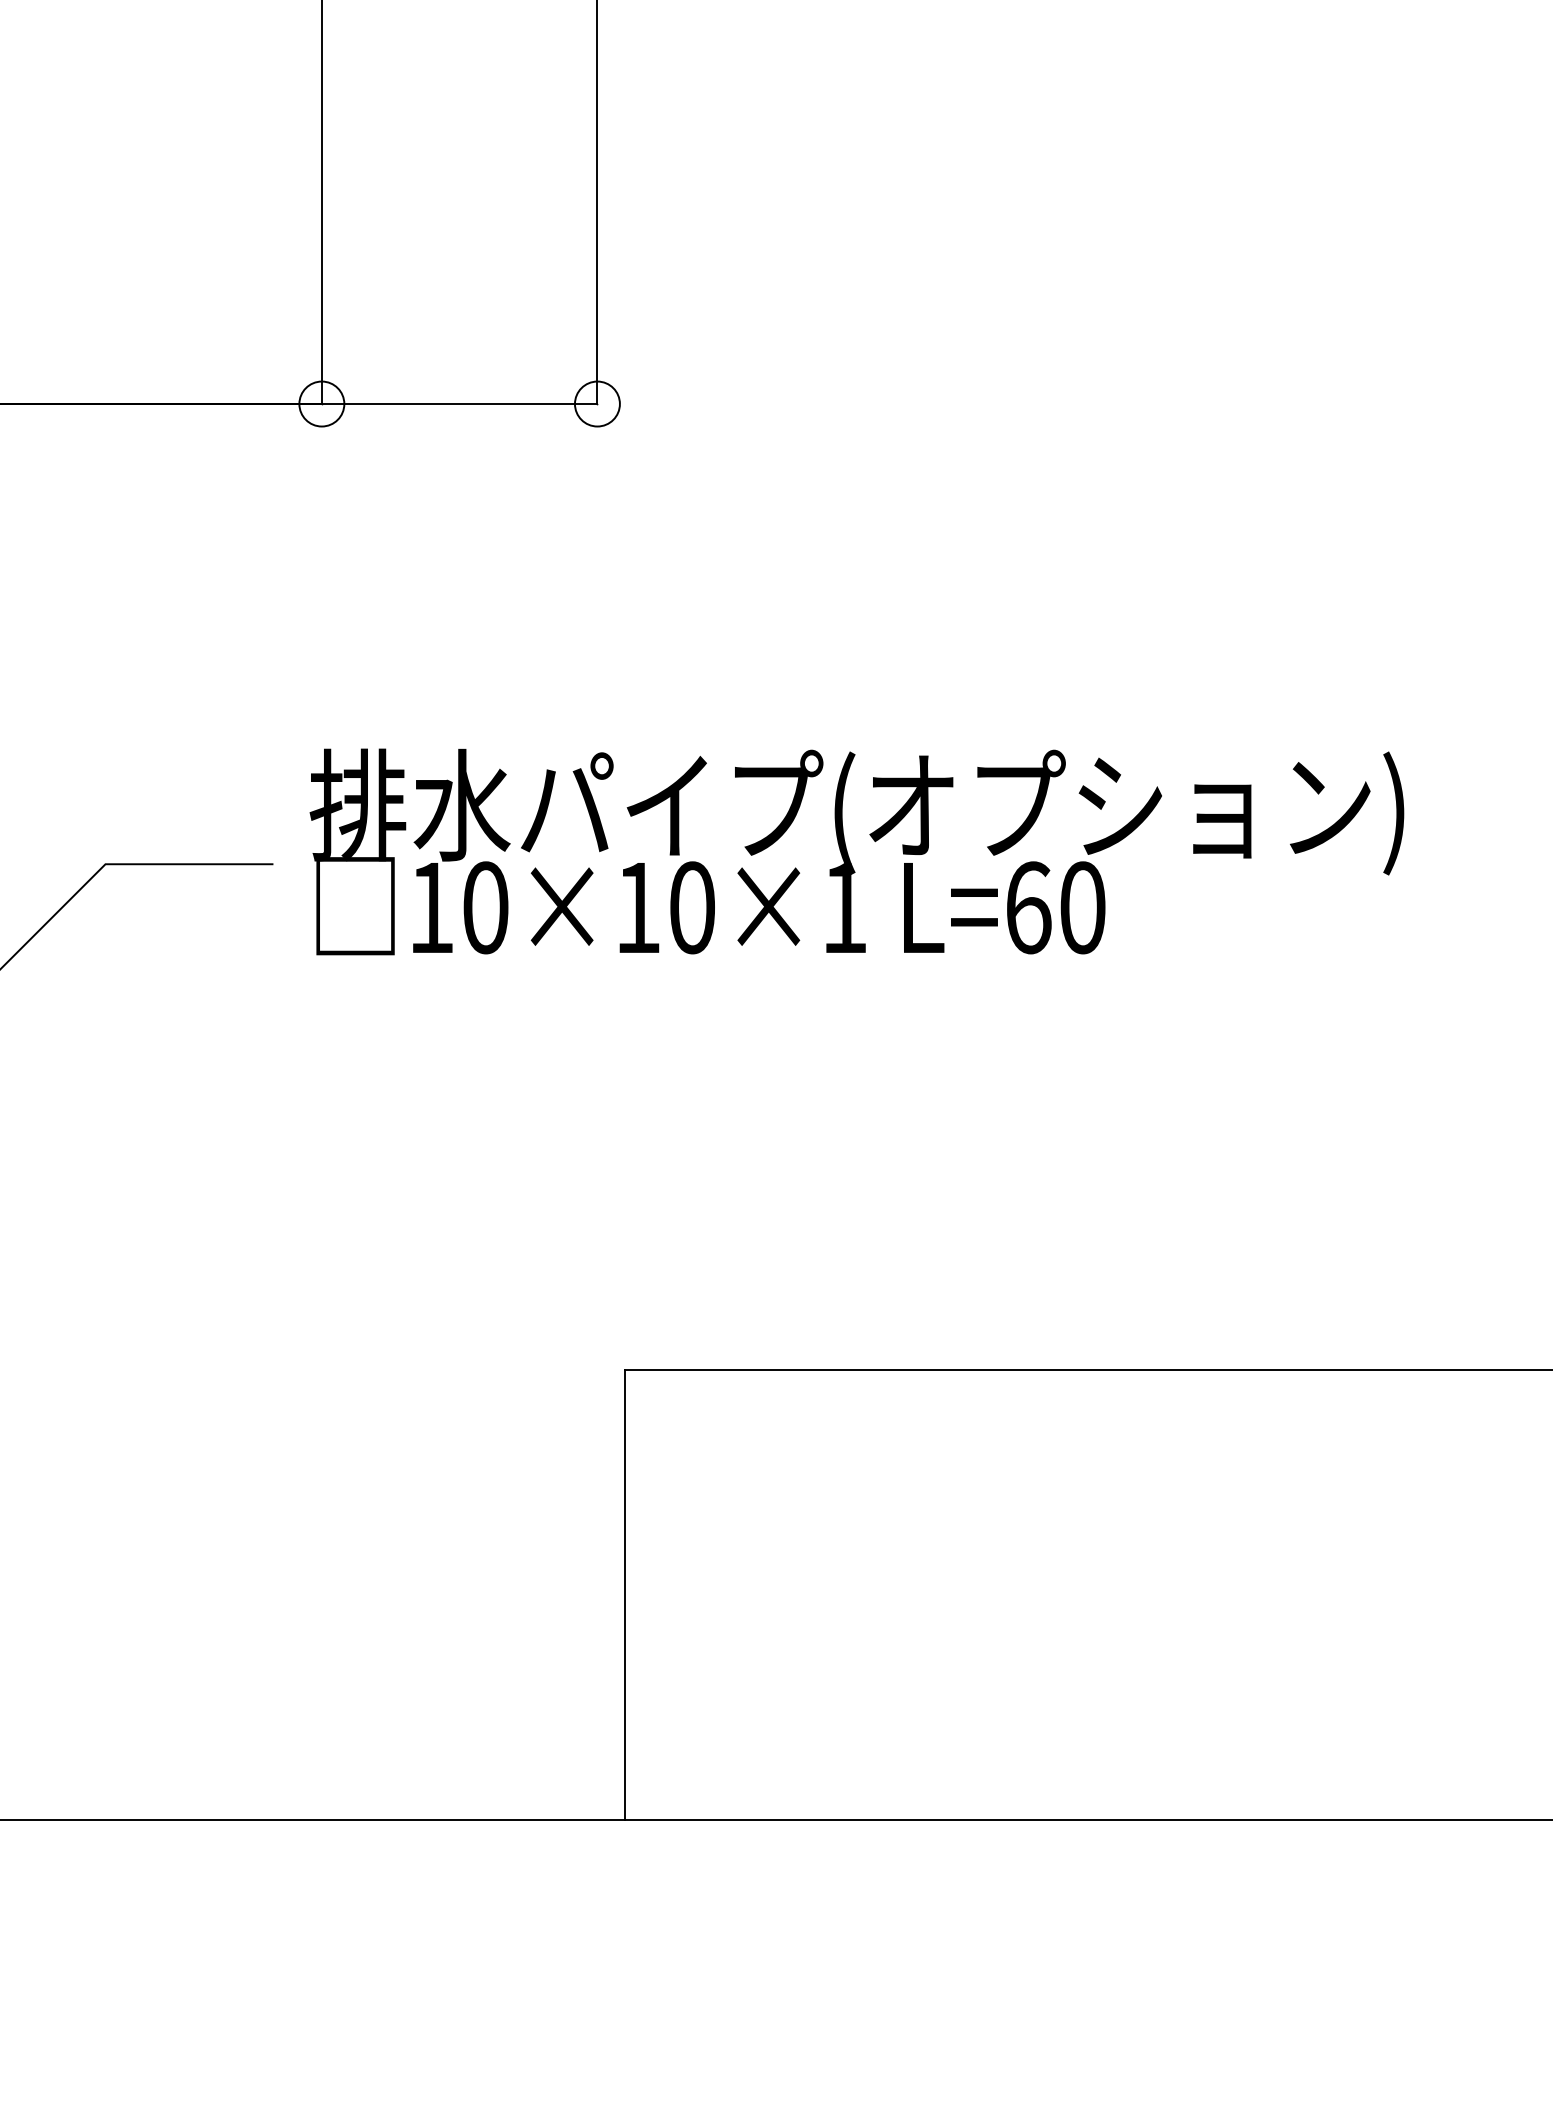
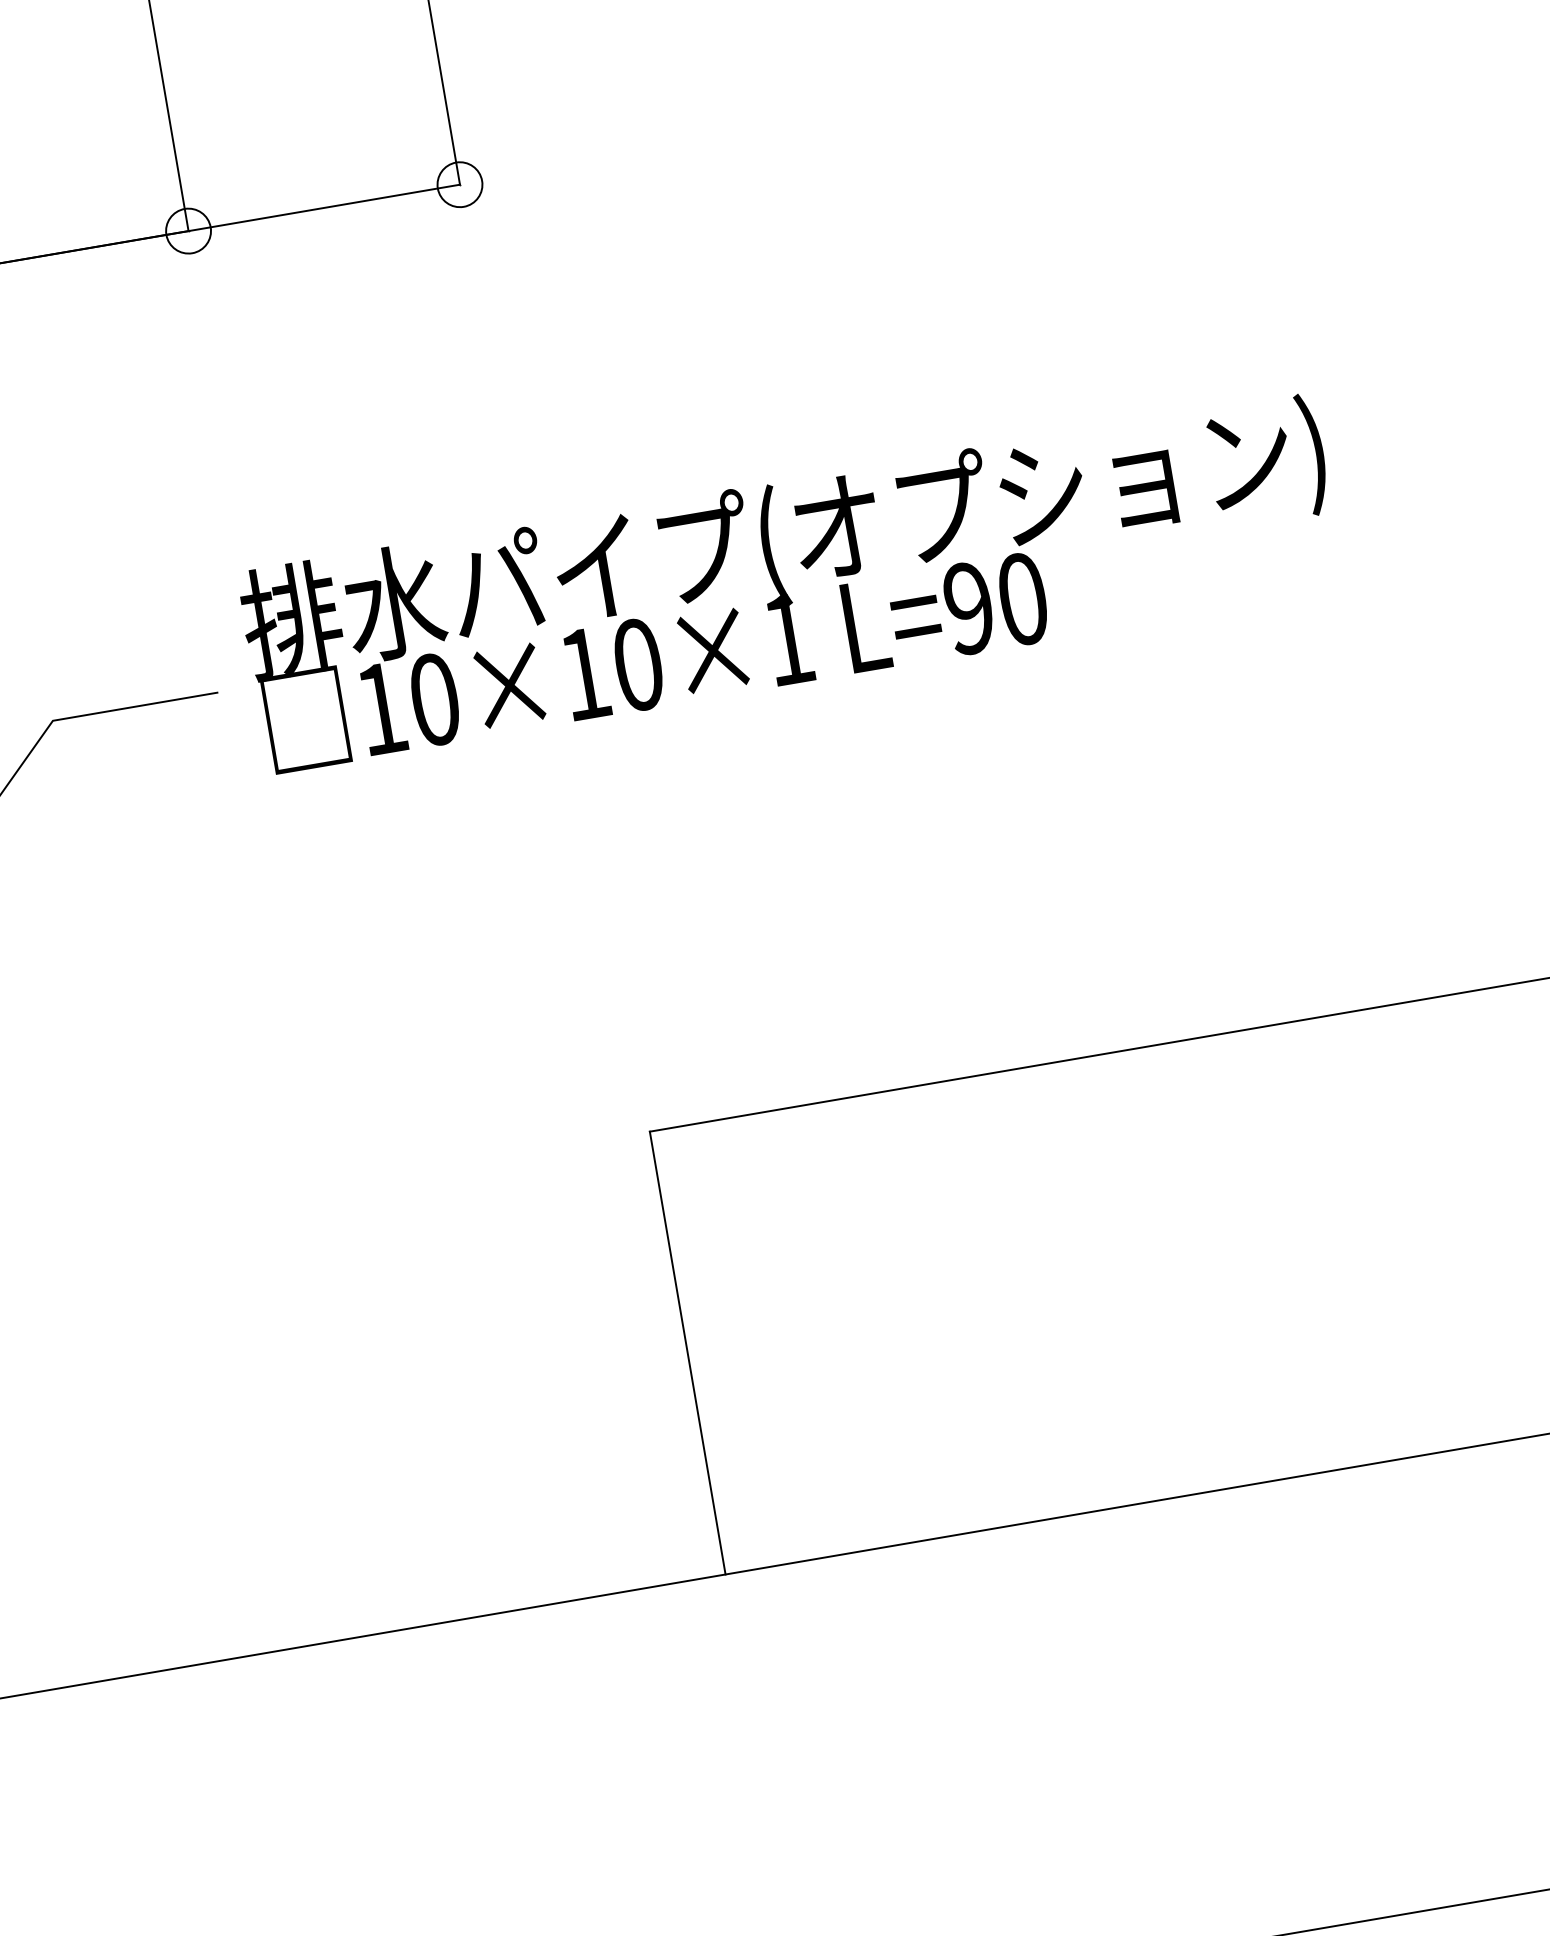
text: (1028, 907) -> (969, 608), L=60 -> L=90

